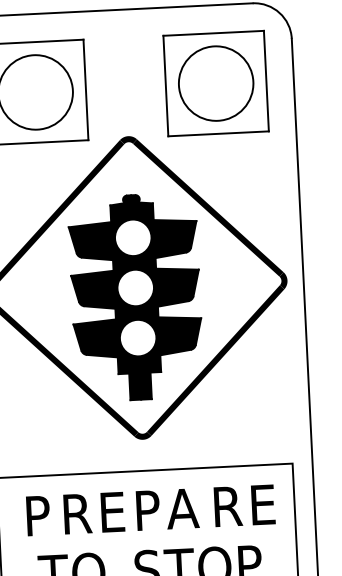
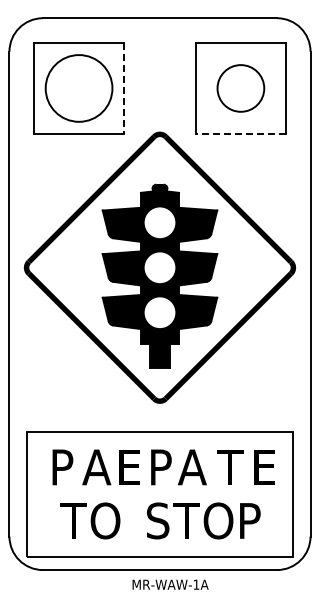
circle: (215, 83) -> (240, 88), size x0.7
line: (86, 90) -> (124, 88), solid -> dashed
line: (218, 133) -> (240, 133), solid -> dashed
text: (226, 506) -> (231, 467), R -> T
text: (75, 514) -> (96, 467), R -> A

